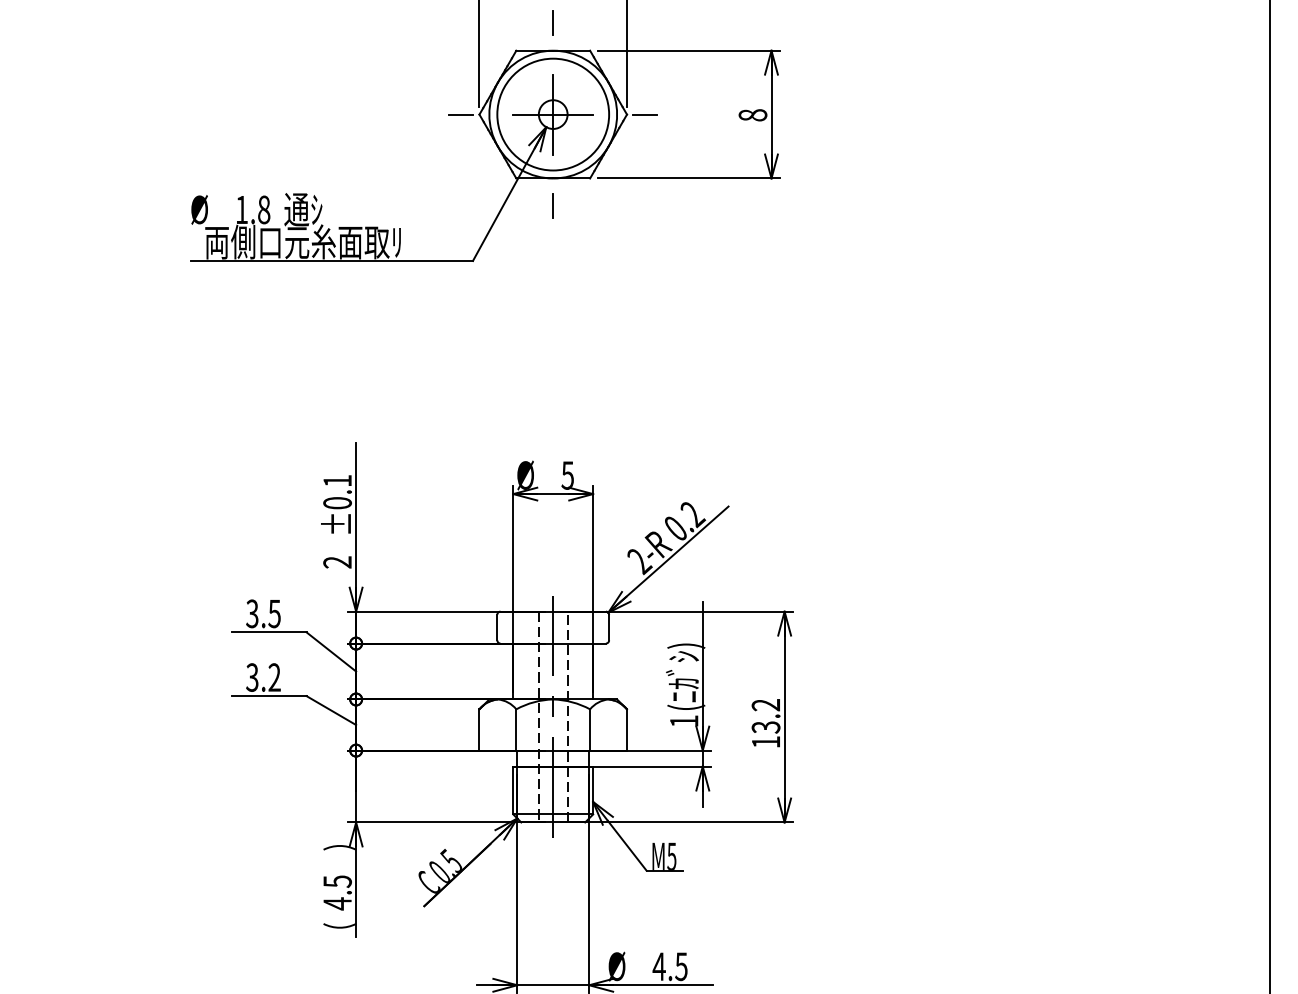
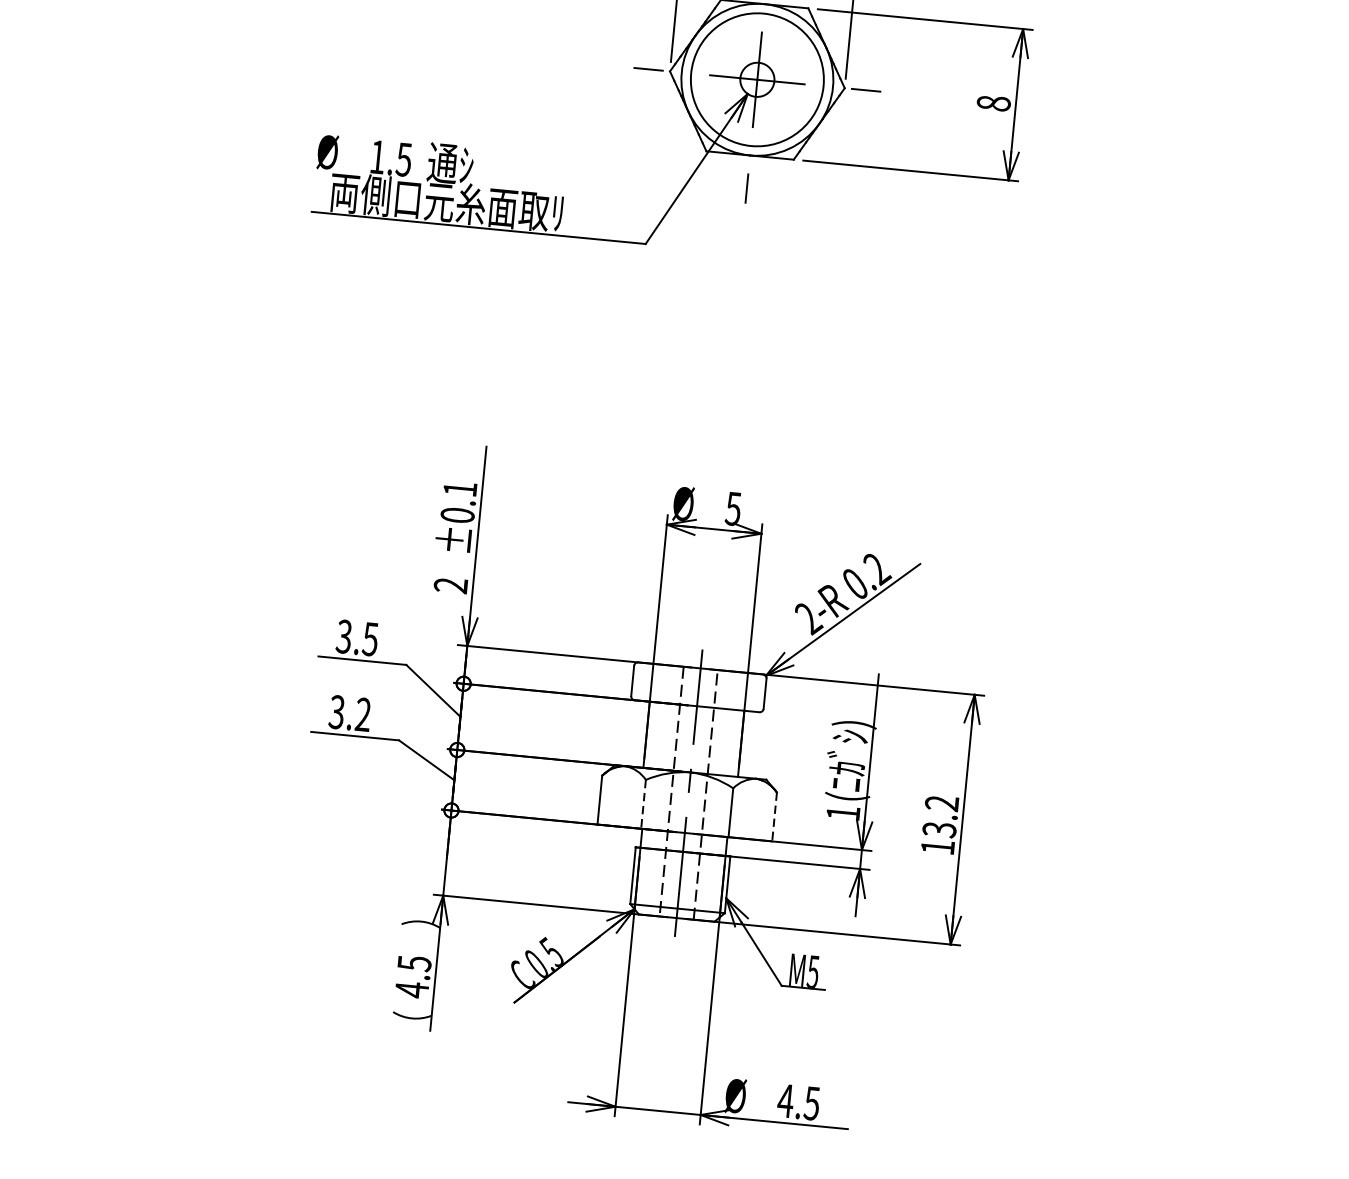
text: (263, 209) -> (403, 159), 1.8 -> 1.5
line: (516, 729) -> (643, 803), solid -> dashed
line: (627, 729) -> (775, 816), solid -> dashed

